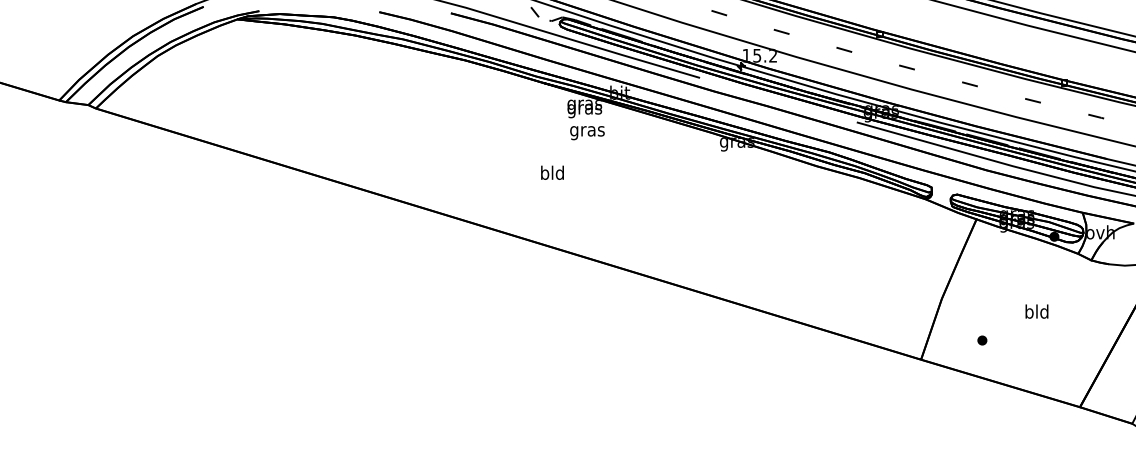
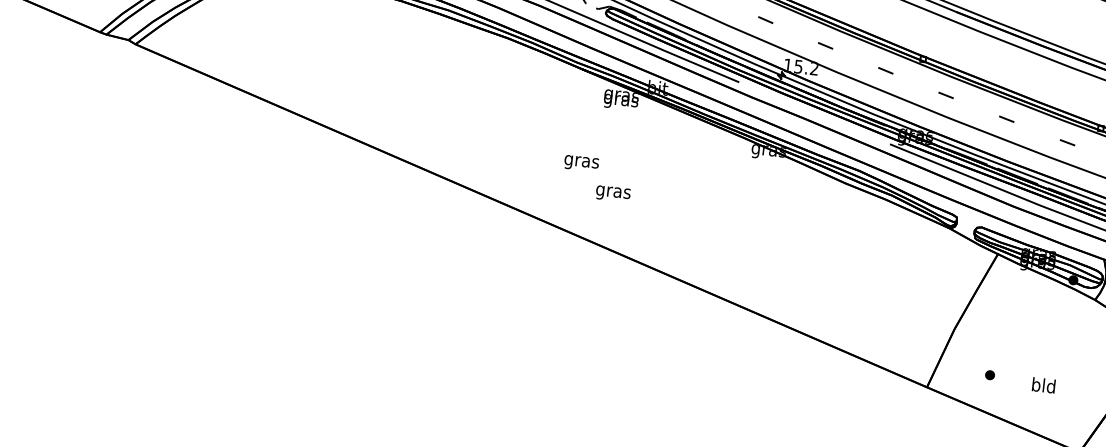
text: (587, 133) -> (613, 194), moved
text: (552, 174) -> (581, 161), bld -> gras
text: (1036, 311) -> (1043, 385), moved

